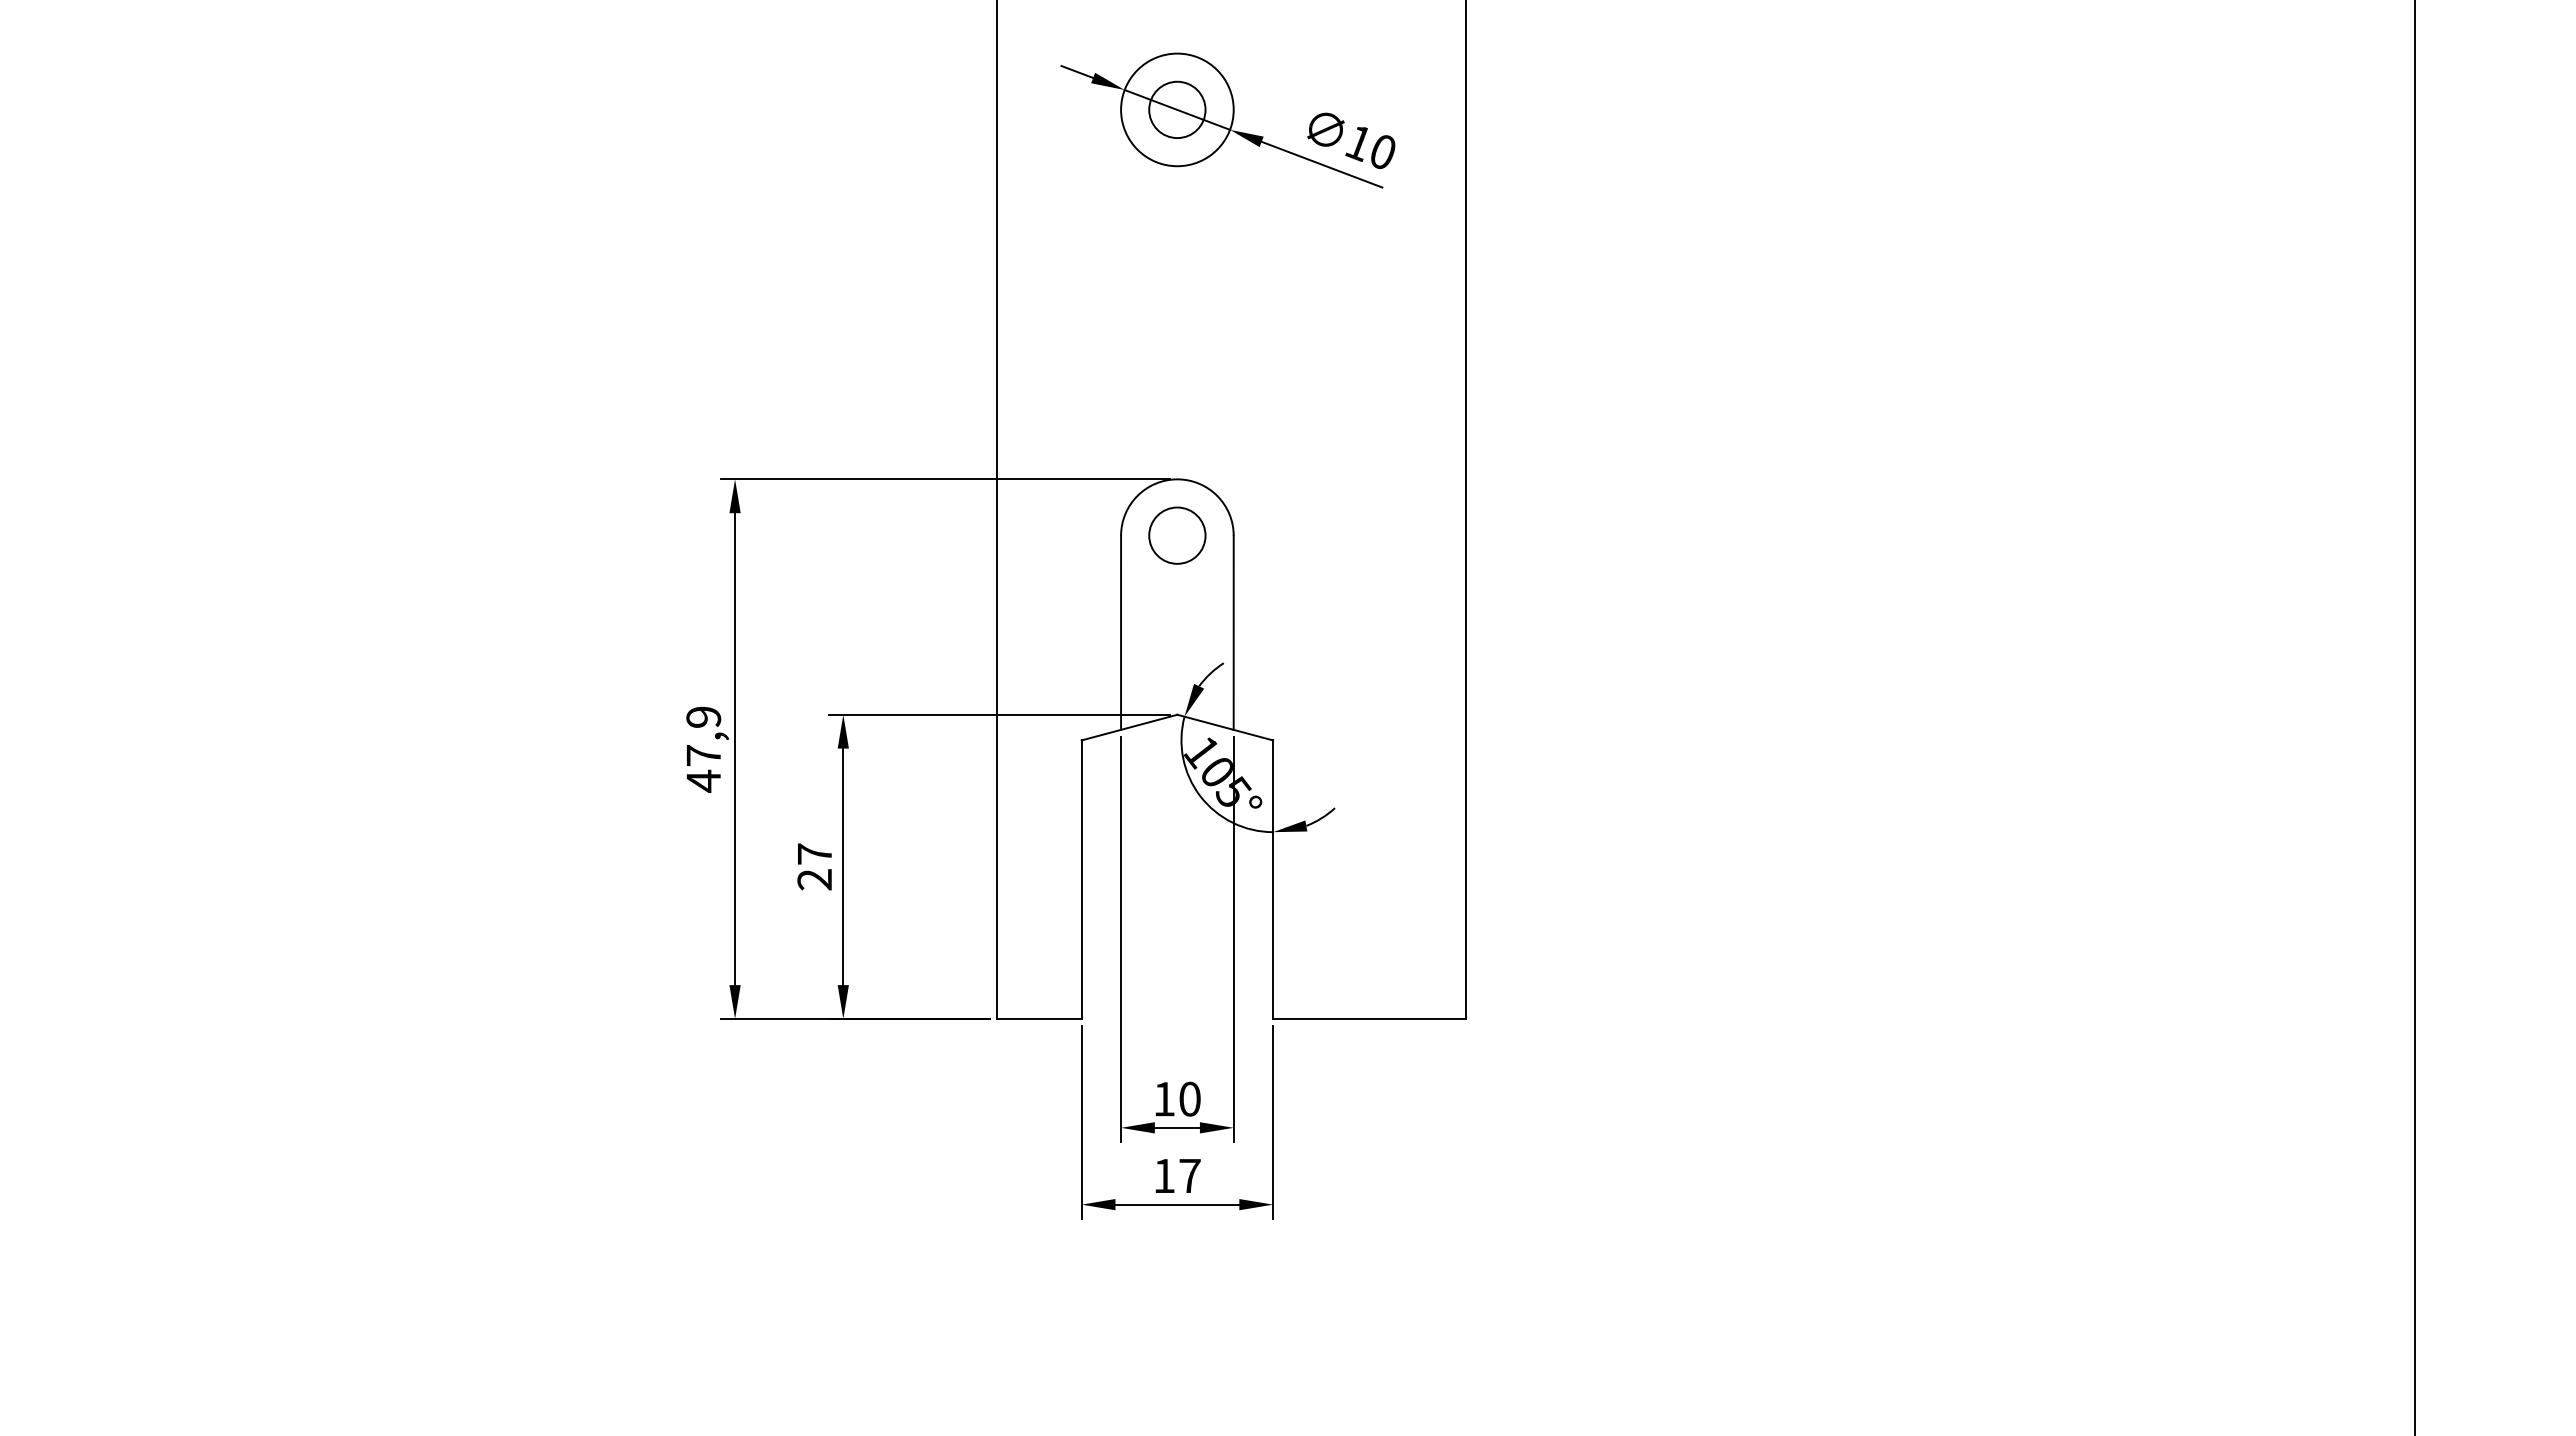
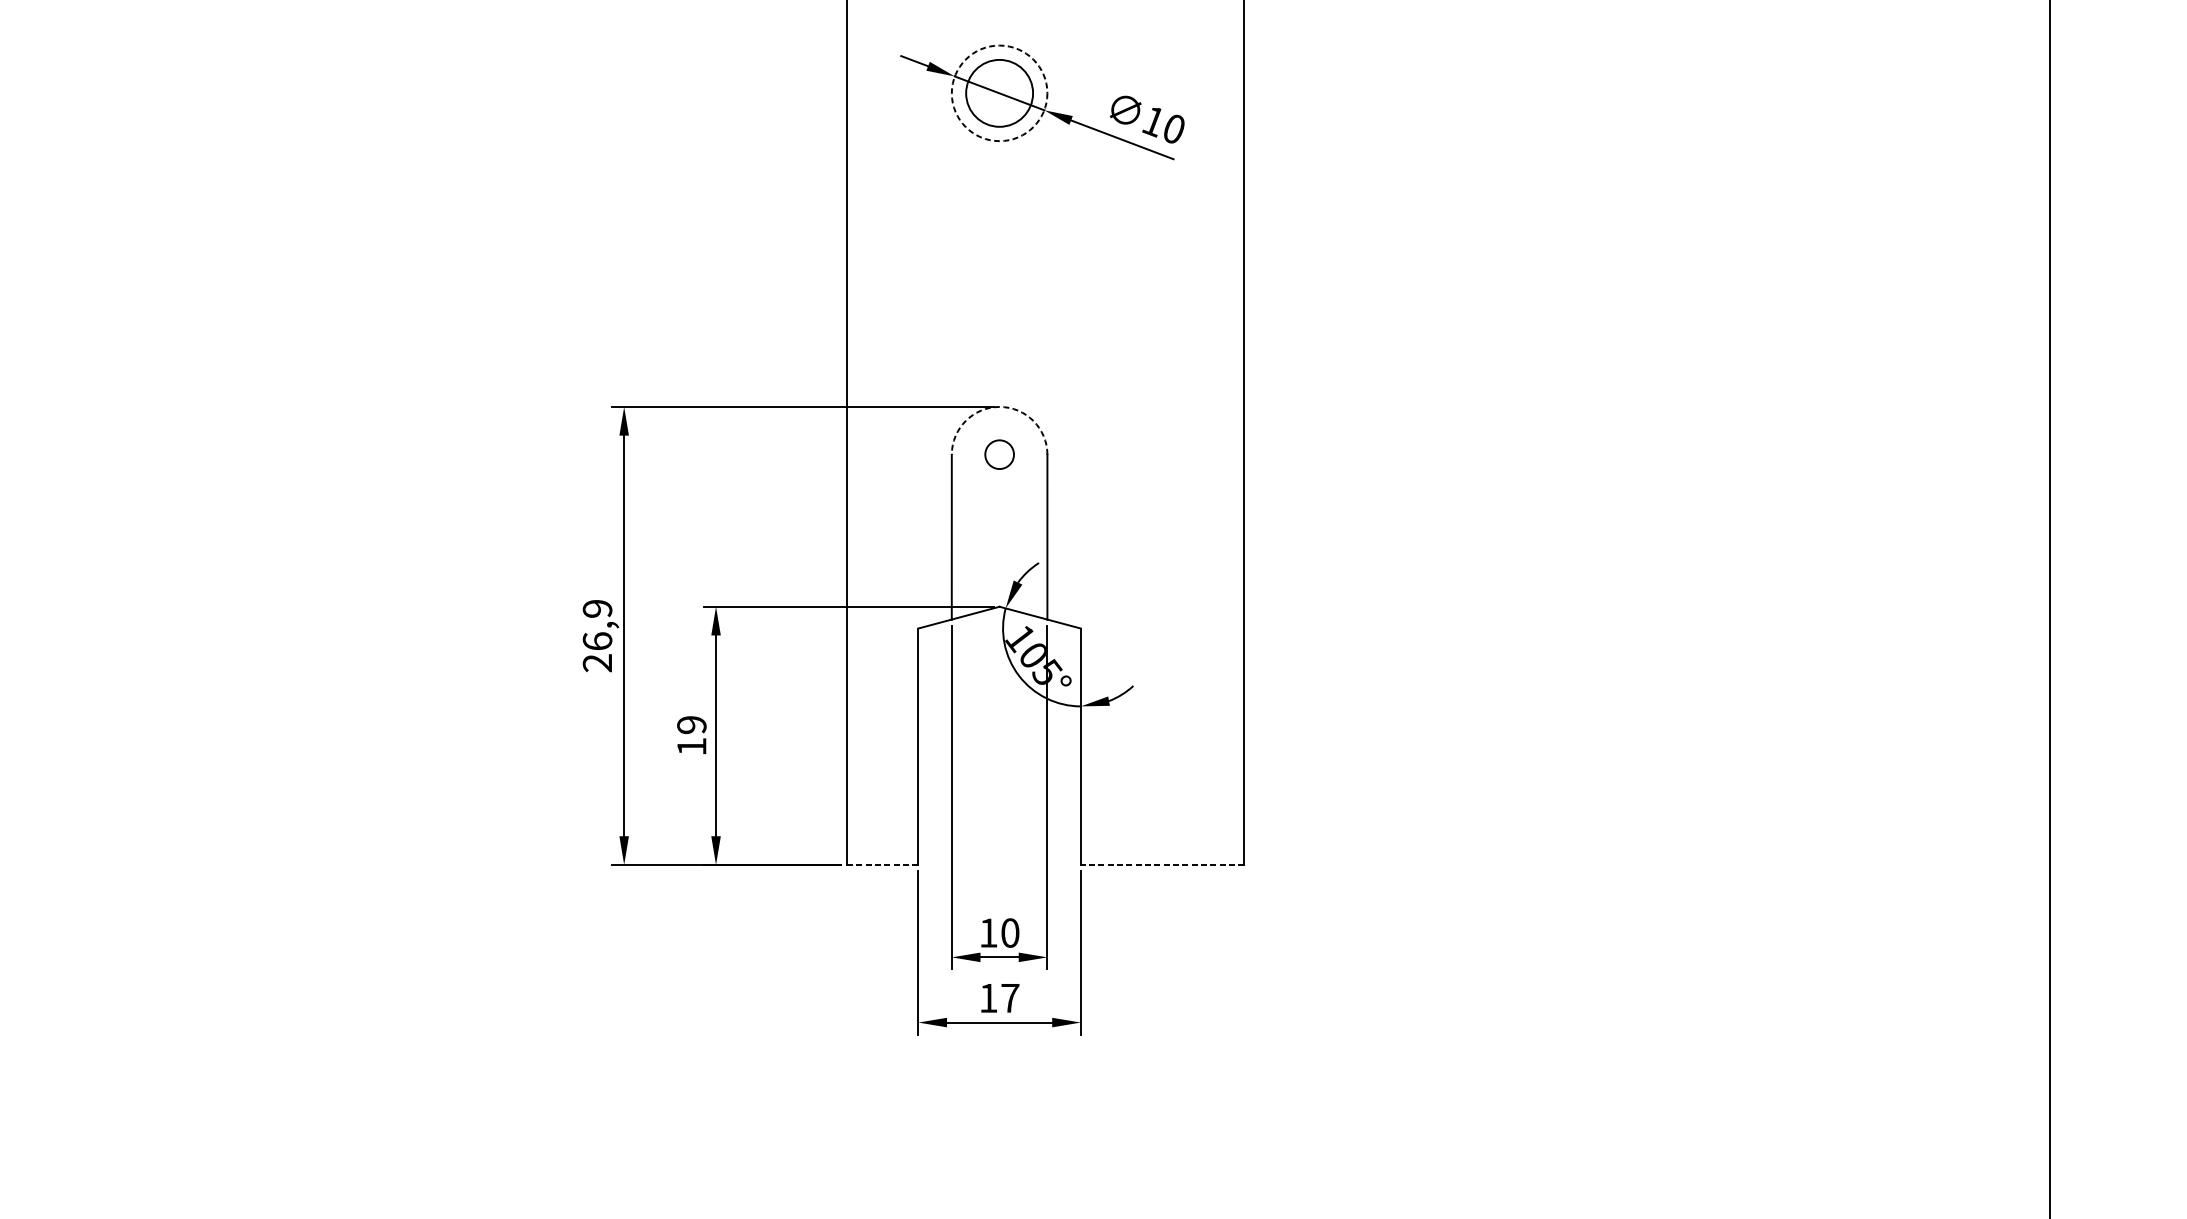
circle: (1177, 109) -> (999, 93), size x1.4
circle: (1177, 109) -> (999, 93), solid -> dashed
arc: (1177, 479) -> (999, 407), solid -> dashed
circle: (1177, 535) -> (999, 454), size x0.6
text: (703, 768) -> (597, 652), 47,9 -> 26,9
text: (814, 866) -> (691, 735), 27 -> 19
line: (1038, 1018) -> (881, 864), solid -> dashed
line: (1368, 1018) -> (1161, 864), solid -> dashed

